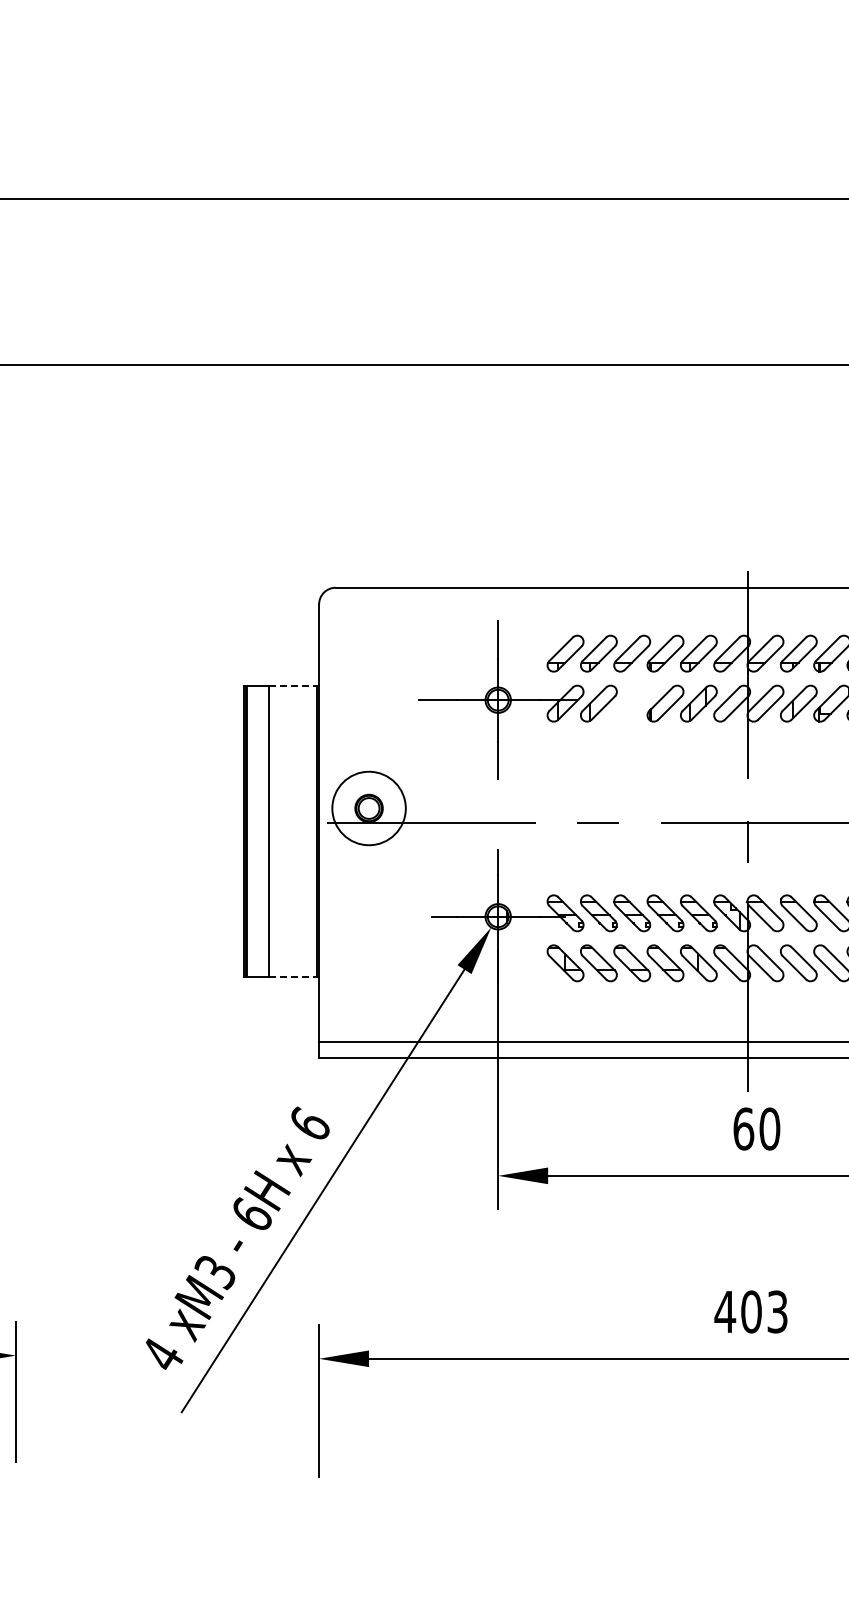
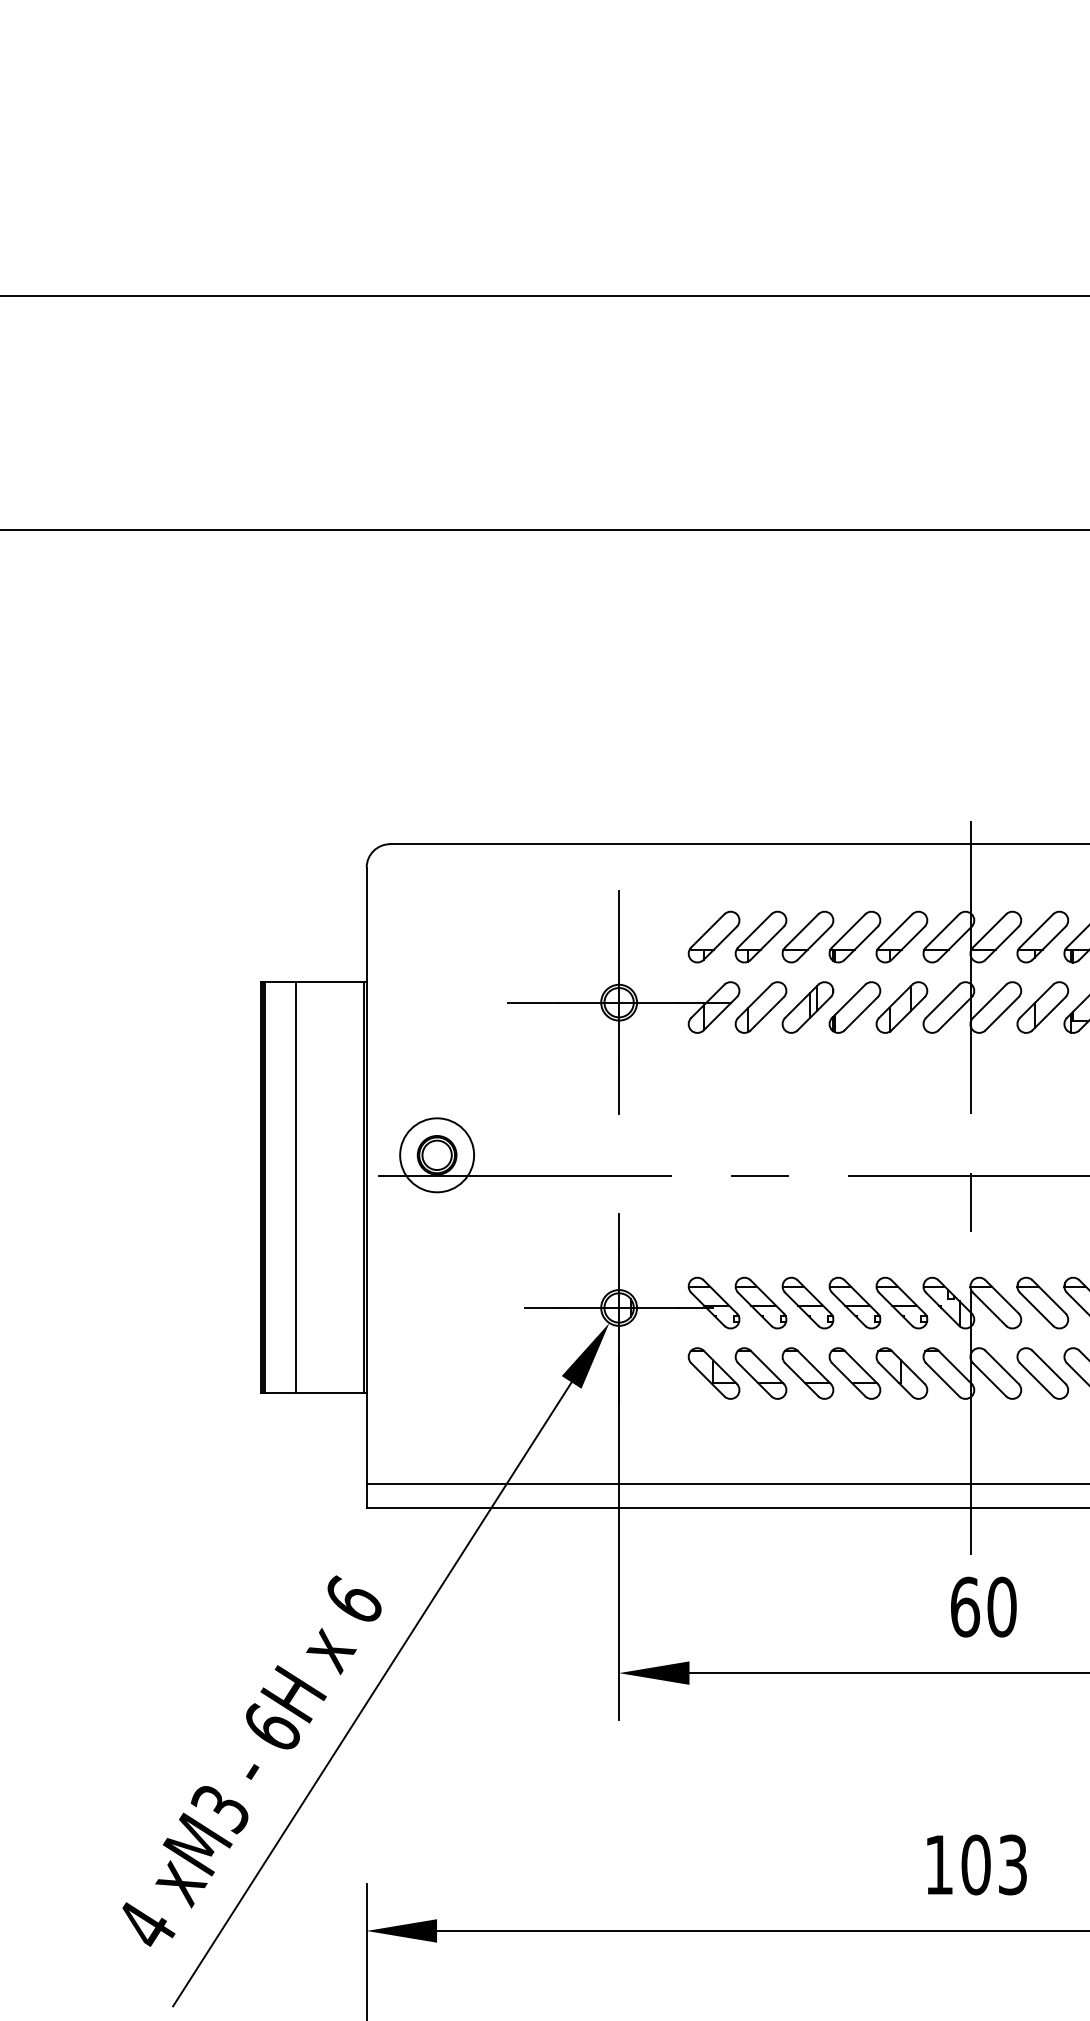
line: (293, 685) -> (330, 981), dashed -> solid
part: (632, 703) -> (808, 1007), added
circle: (368, 808) -> (436, 1155), size x0.71
line: (293, 977) -> (330, 1393), dashed -> solid
text: (725, 1311) -> (939, 1864), 403 -> 103

